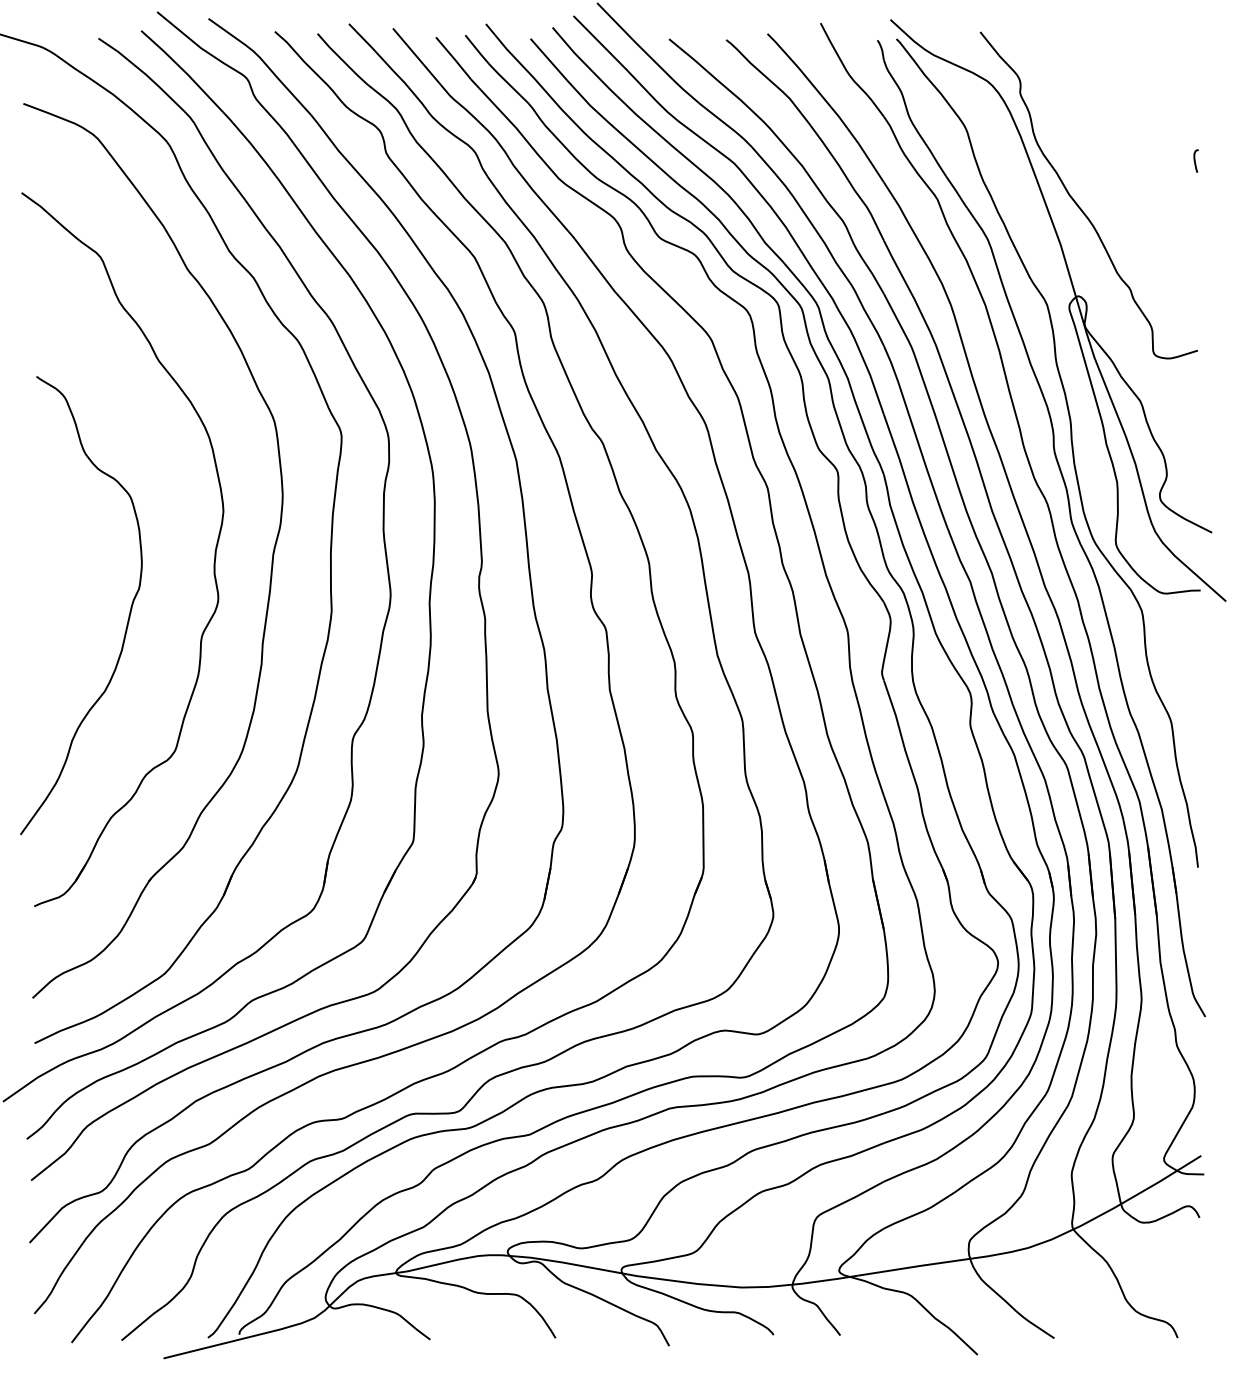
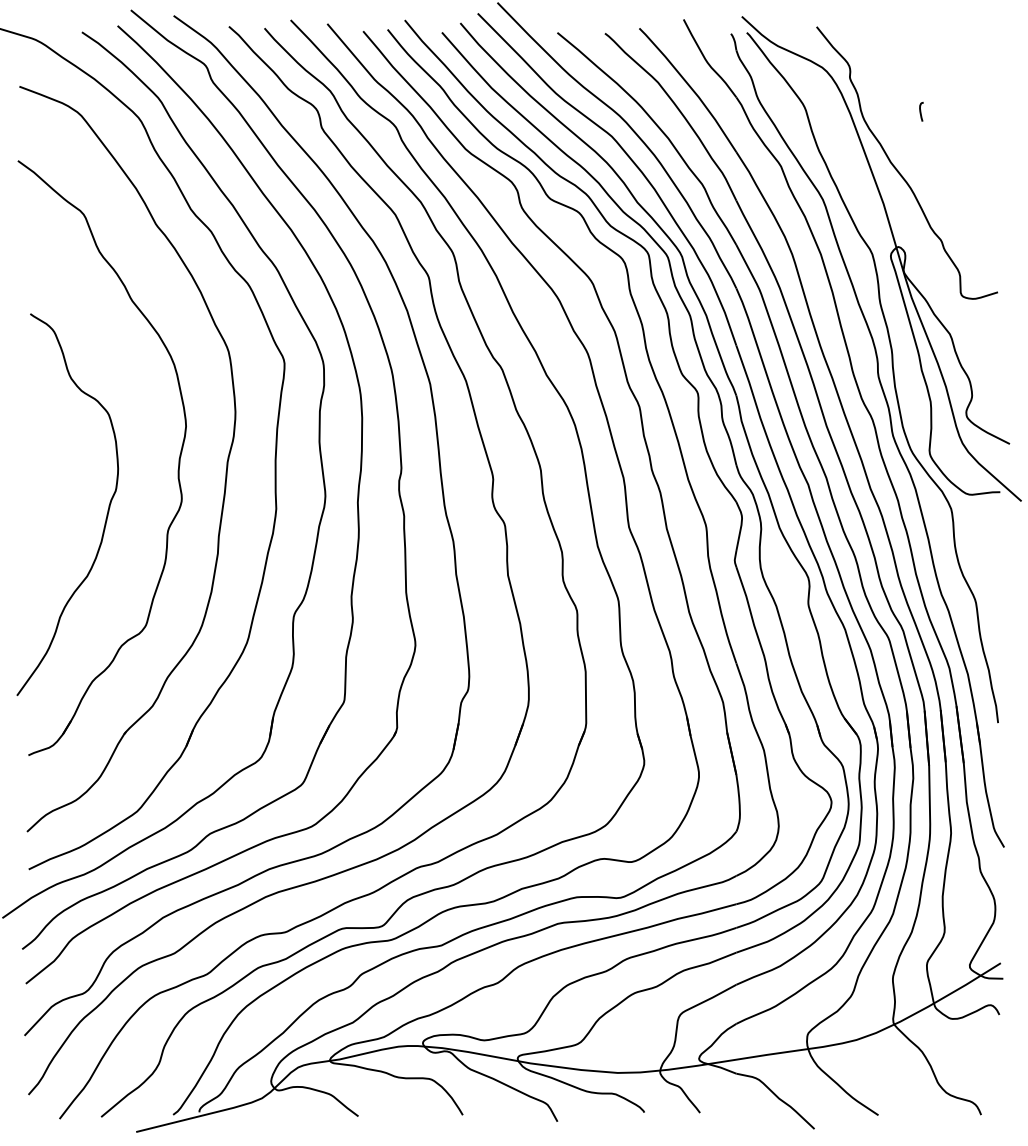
curve: (1195, 160) -> (921, 111), moved

